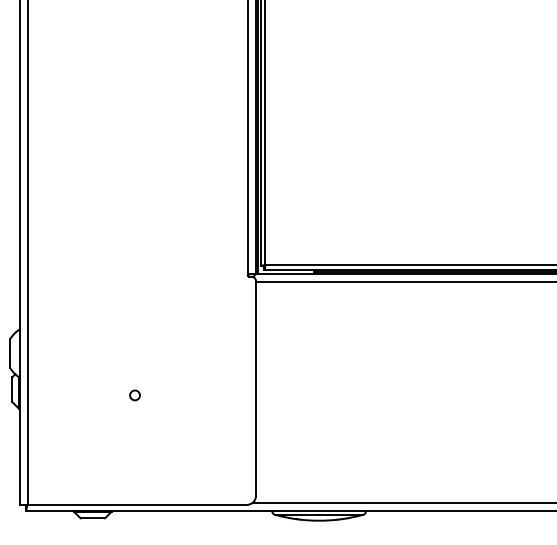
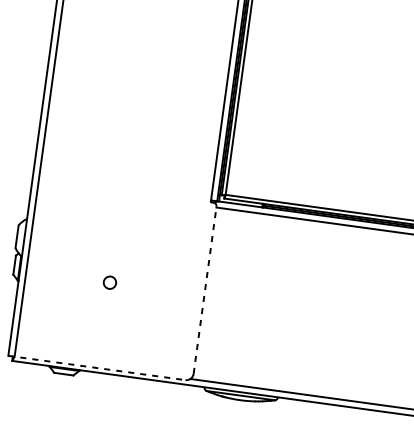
line: (256, 388) -> (205, 290), solid -> dashed
circle: (134, 395) -> (109, 282), size x1.6
line: (133, 504) -> (97, 367), solid -> dashed

